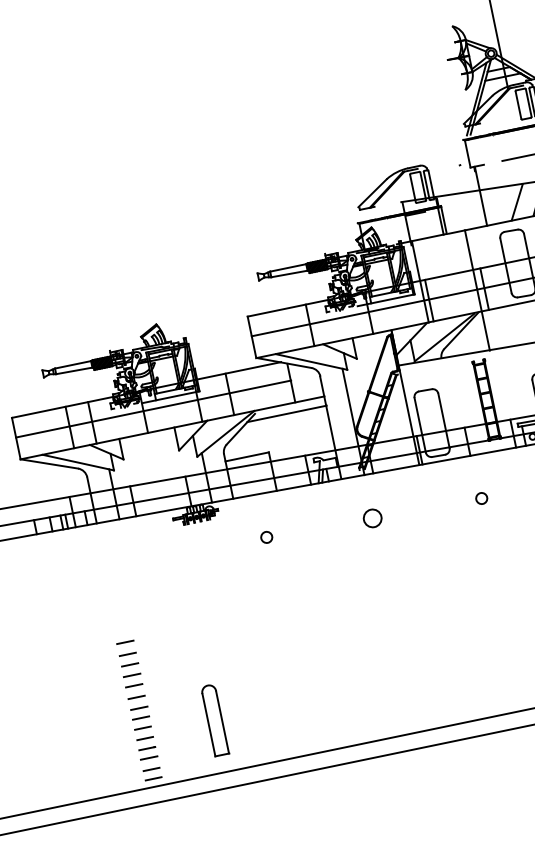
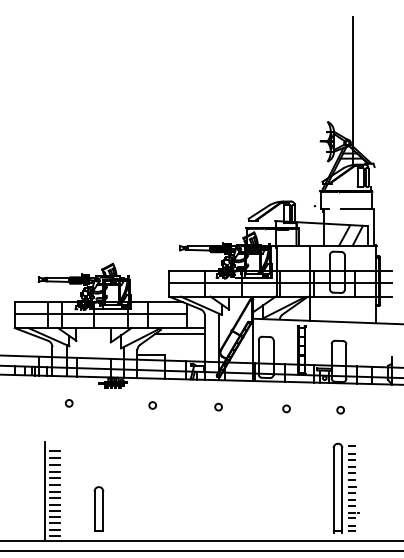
circle: (372, 517) -> (218, 406), size x0.62
circle: (131, 562) -> (68, 403), added
line: (123, 708) -> (45, 490), added

